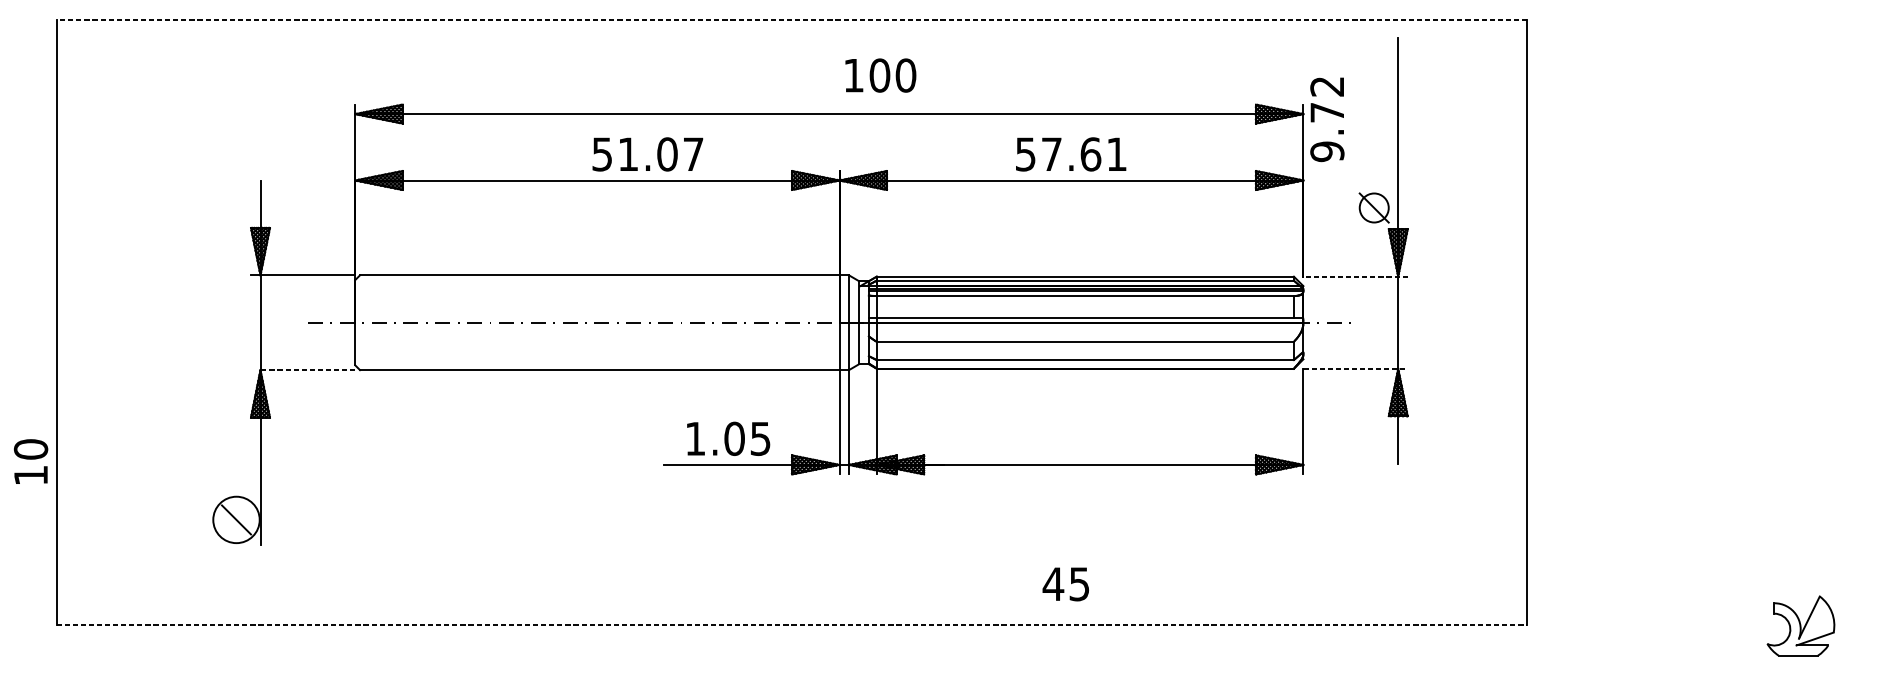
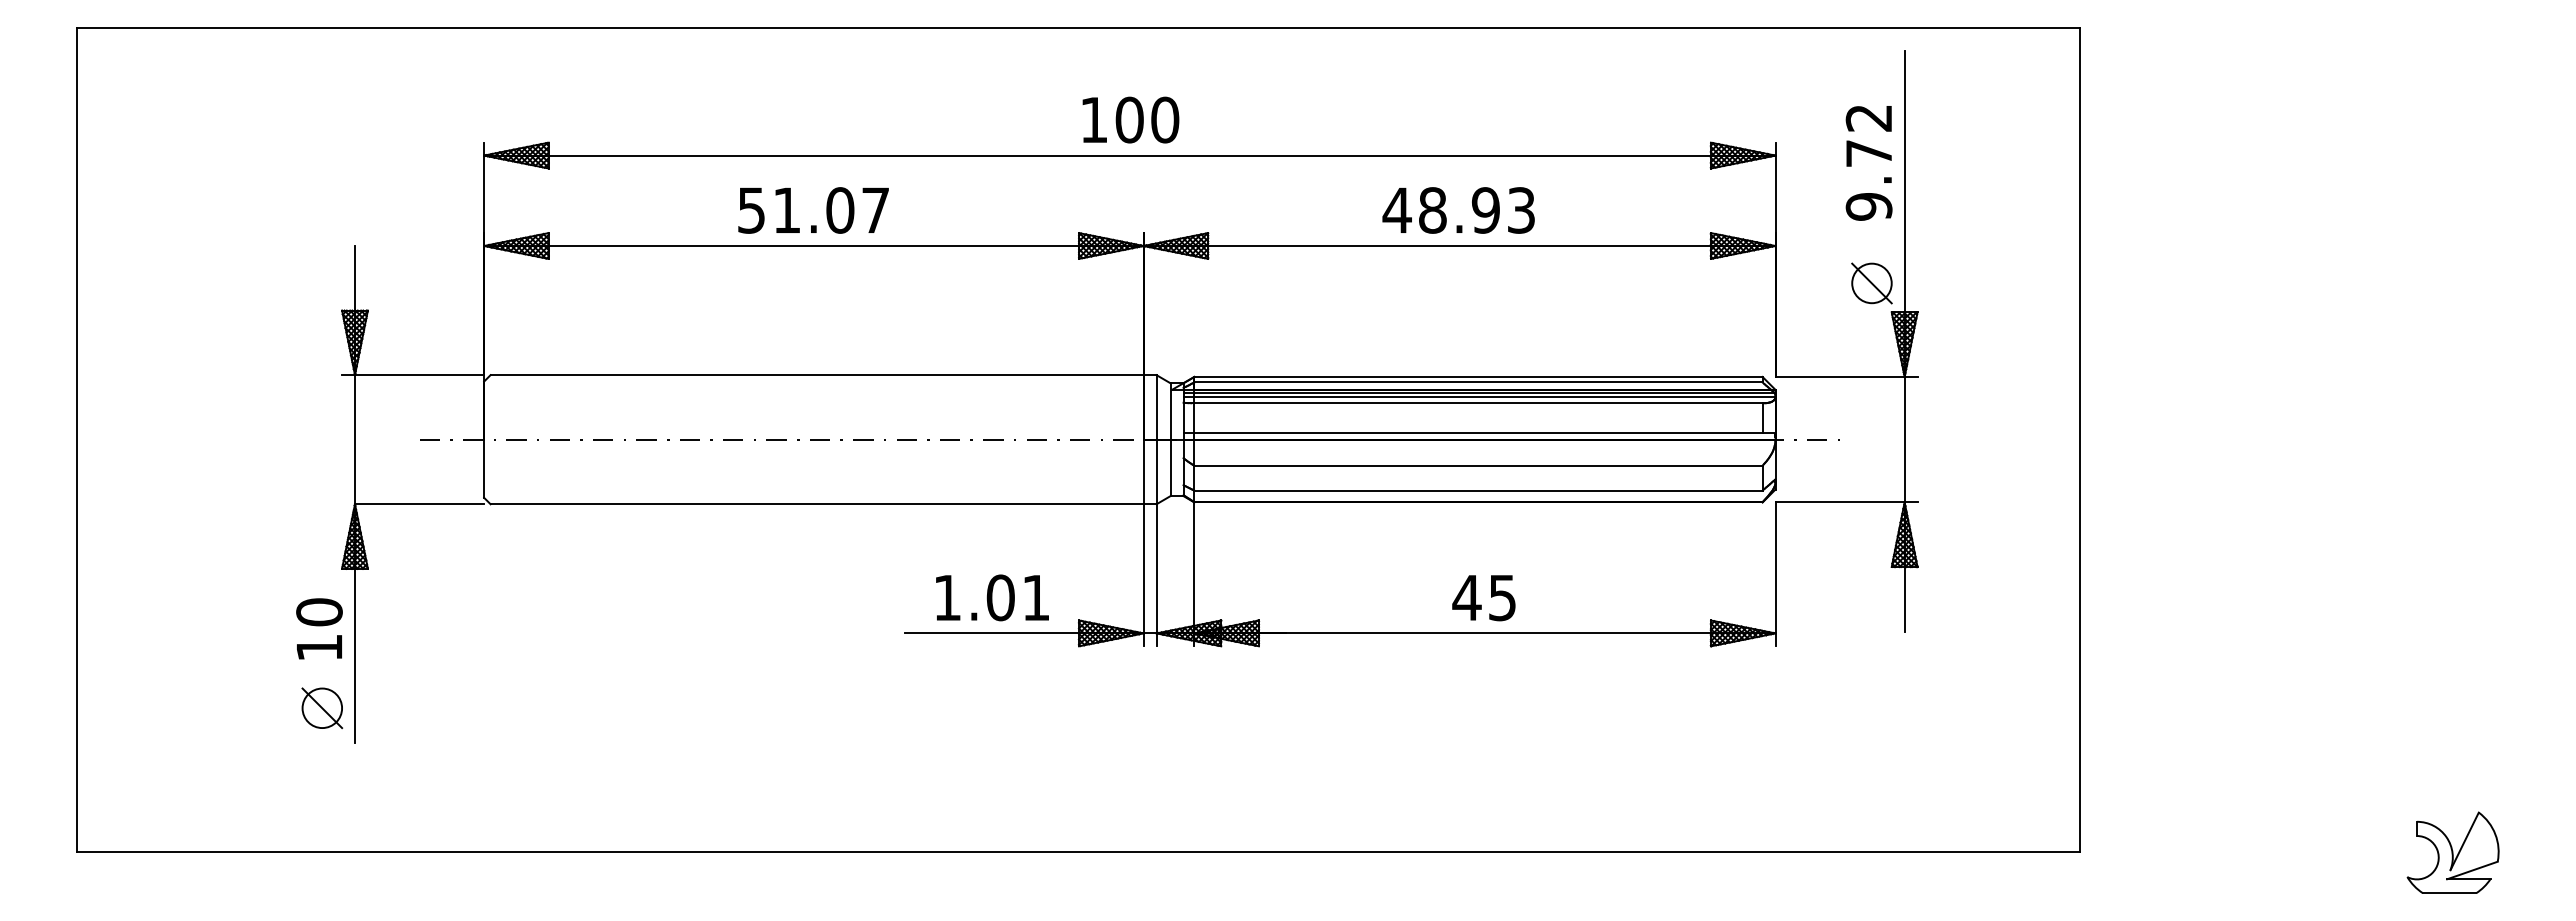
line: (791, 20) -> (1078, 27), dashed -> solid
text: (880, 75) -> (1130, 119), moved
text: (1326, 119) -> (1868, 163), moved
text: (647, 154) -> (813, 210), moved
text: (1070, 154) -> (1458, 210), 57.61 -> 48.93
line: (1355, 276) -> (1846, 376), dashed -> solid
line: (1356, 368) -> (1847, 502), dashed -> solid
line: (307, 370) -> (419, 504), dashed -> solid
text: (760, 439) -> (1036, 598), 1.05 -> 1.01
text: (31, 461) -> (319, 628), moved
circle: (236, 520) -> (322, 708), size x0.62
text: (1065, 584) -> (1483, 598), moved
line: (792, 625) -> (1079, 851), dashed -> solid

